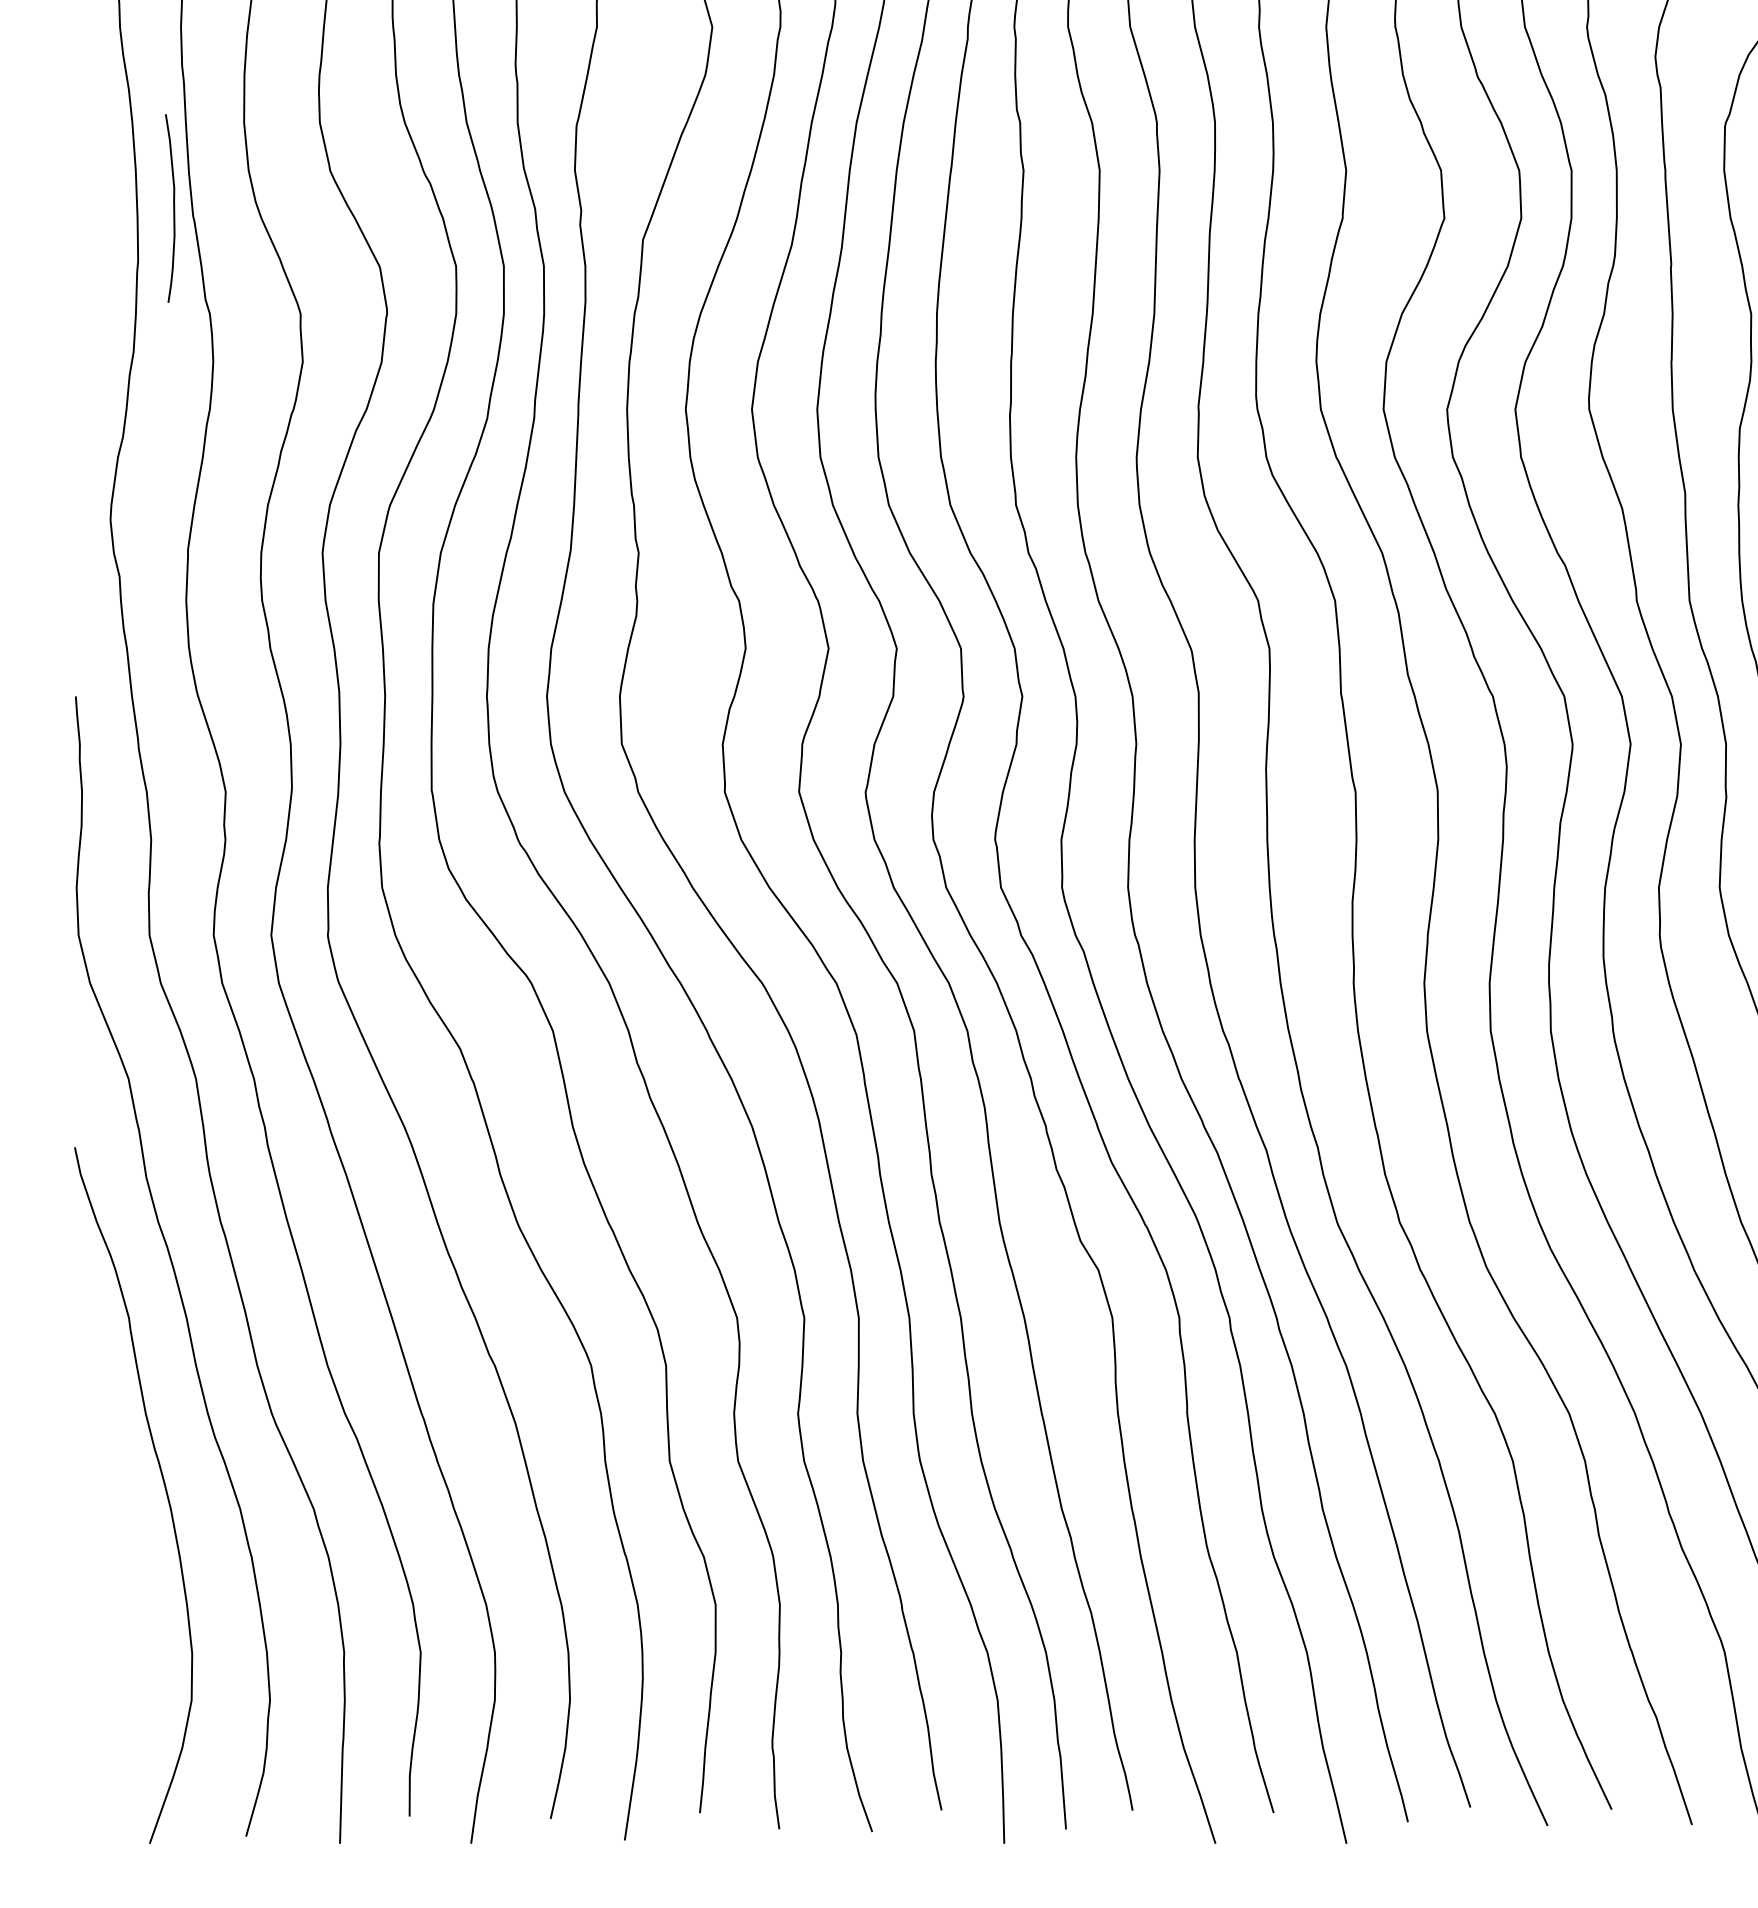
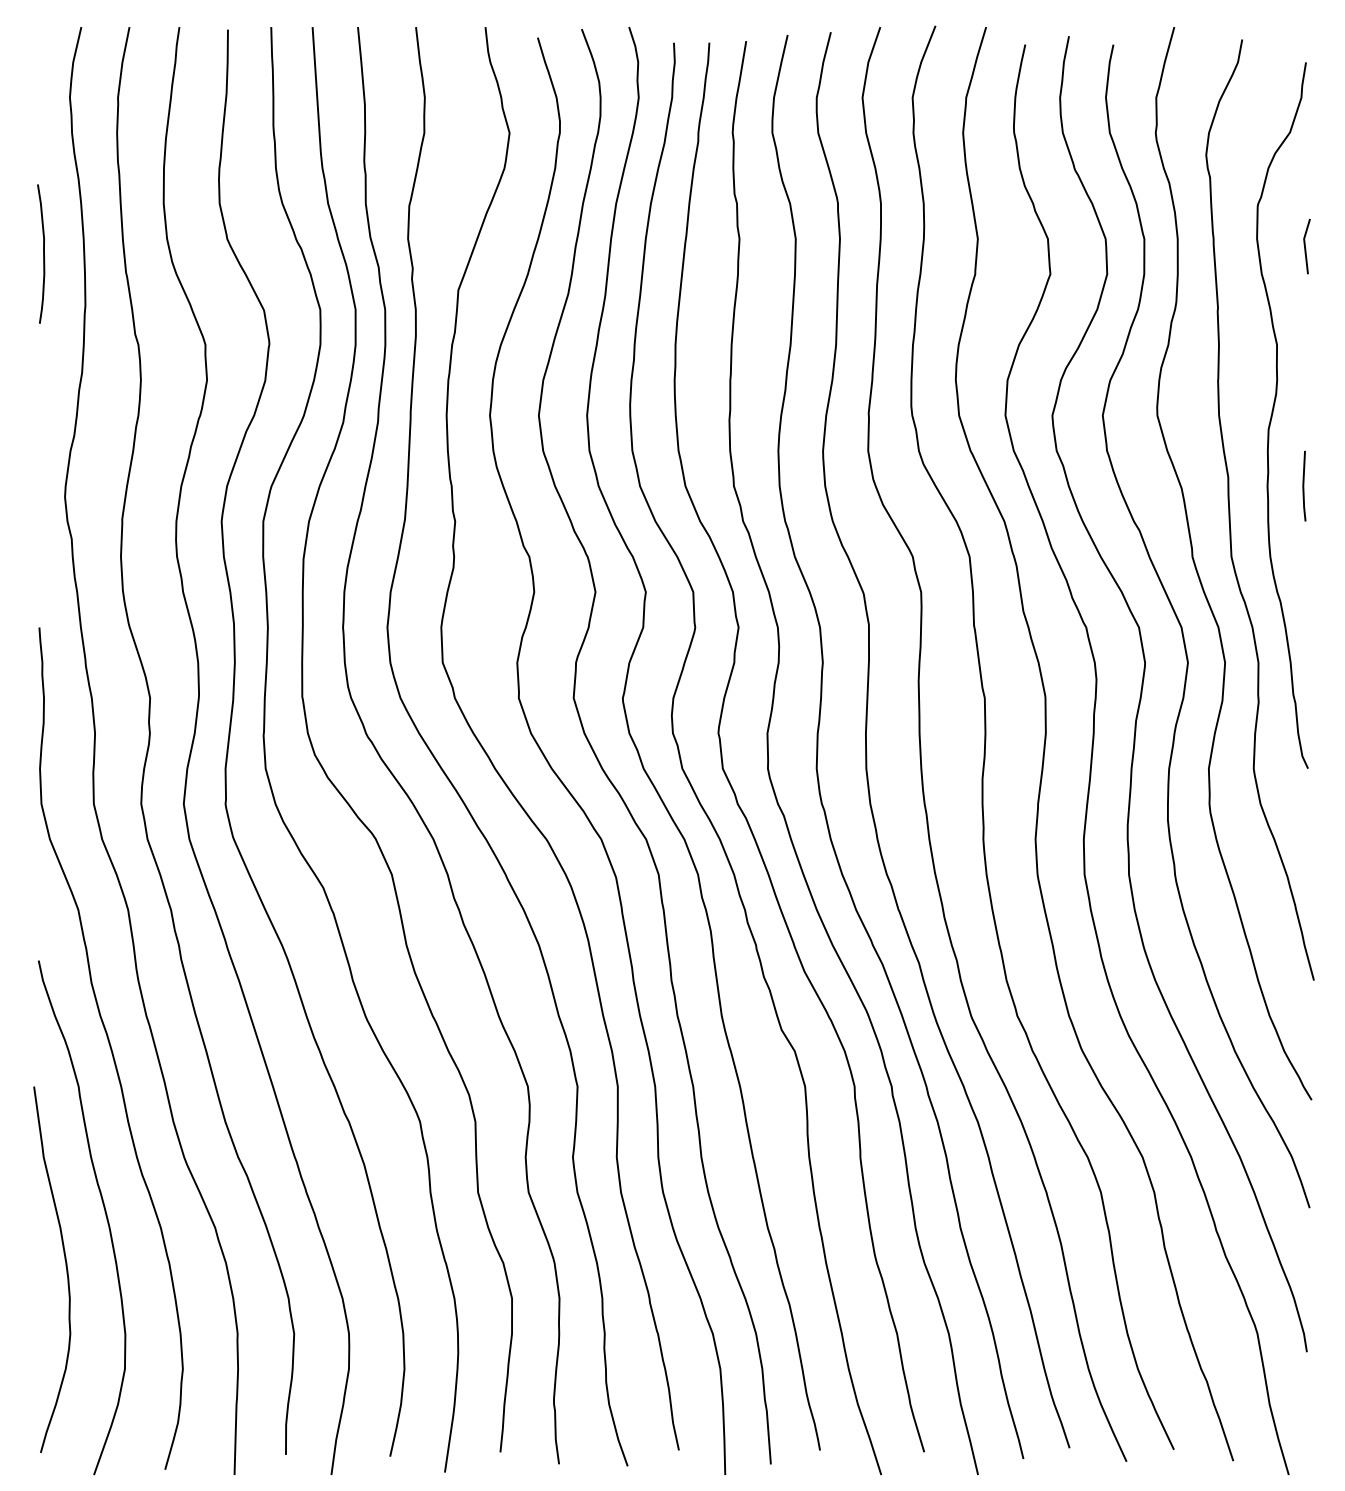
curve: (173, 207) -> (43, 253), moved
curve: (111, 1561) -> (65, 1266), added

